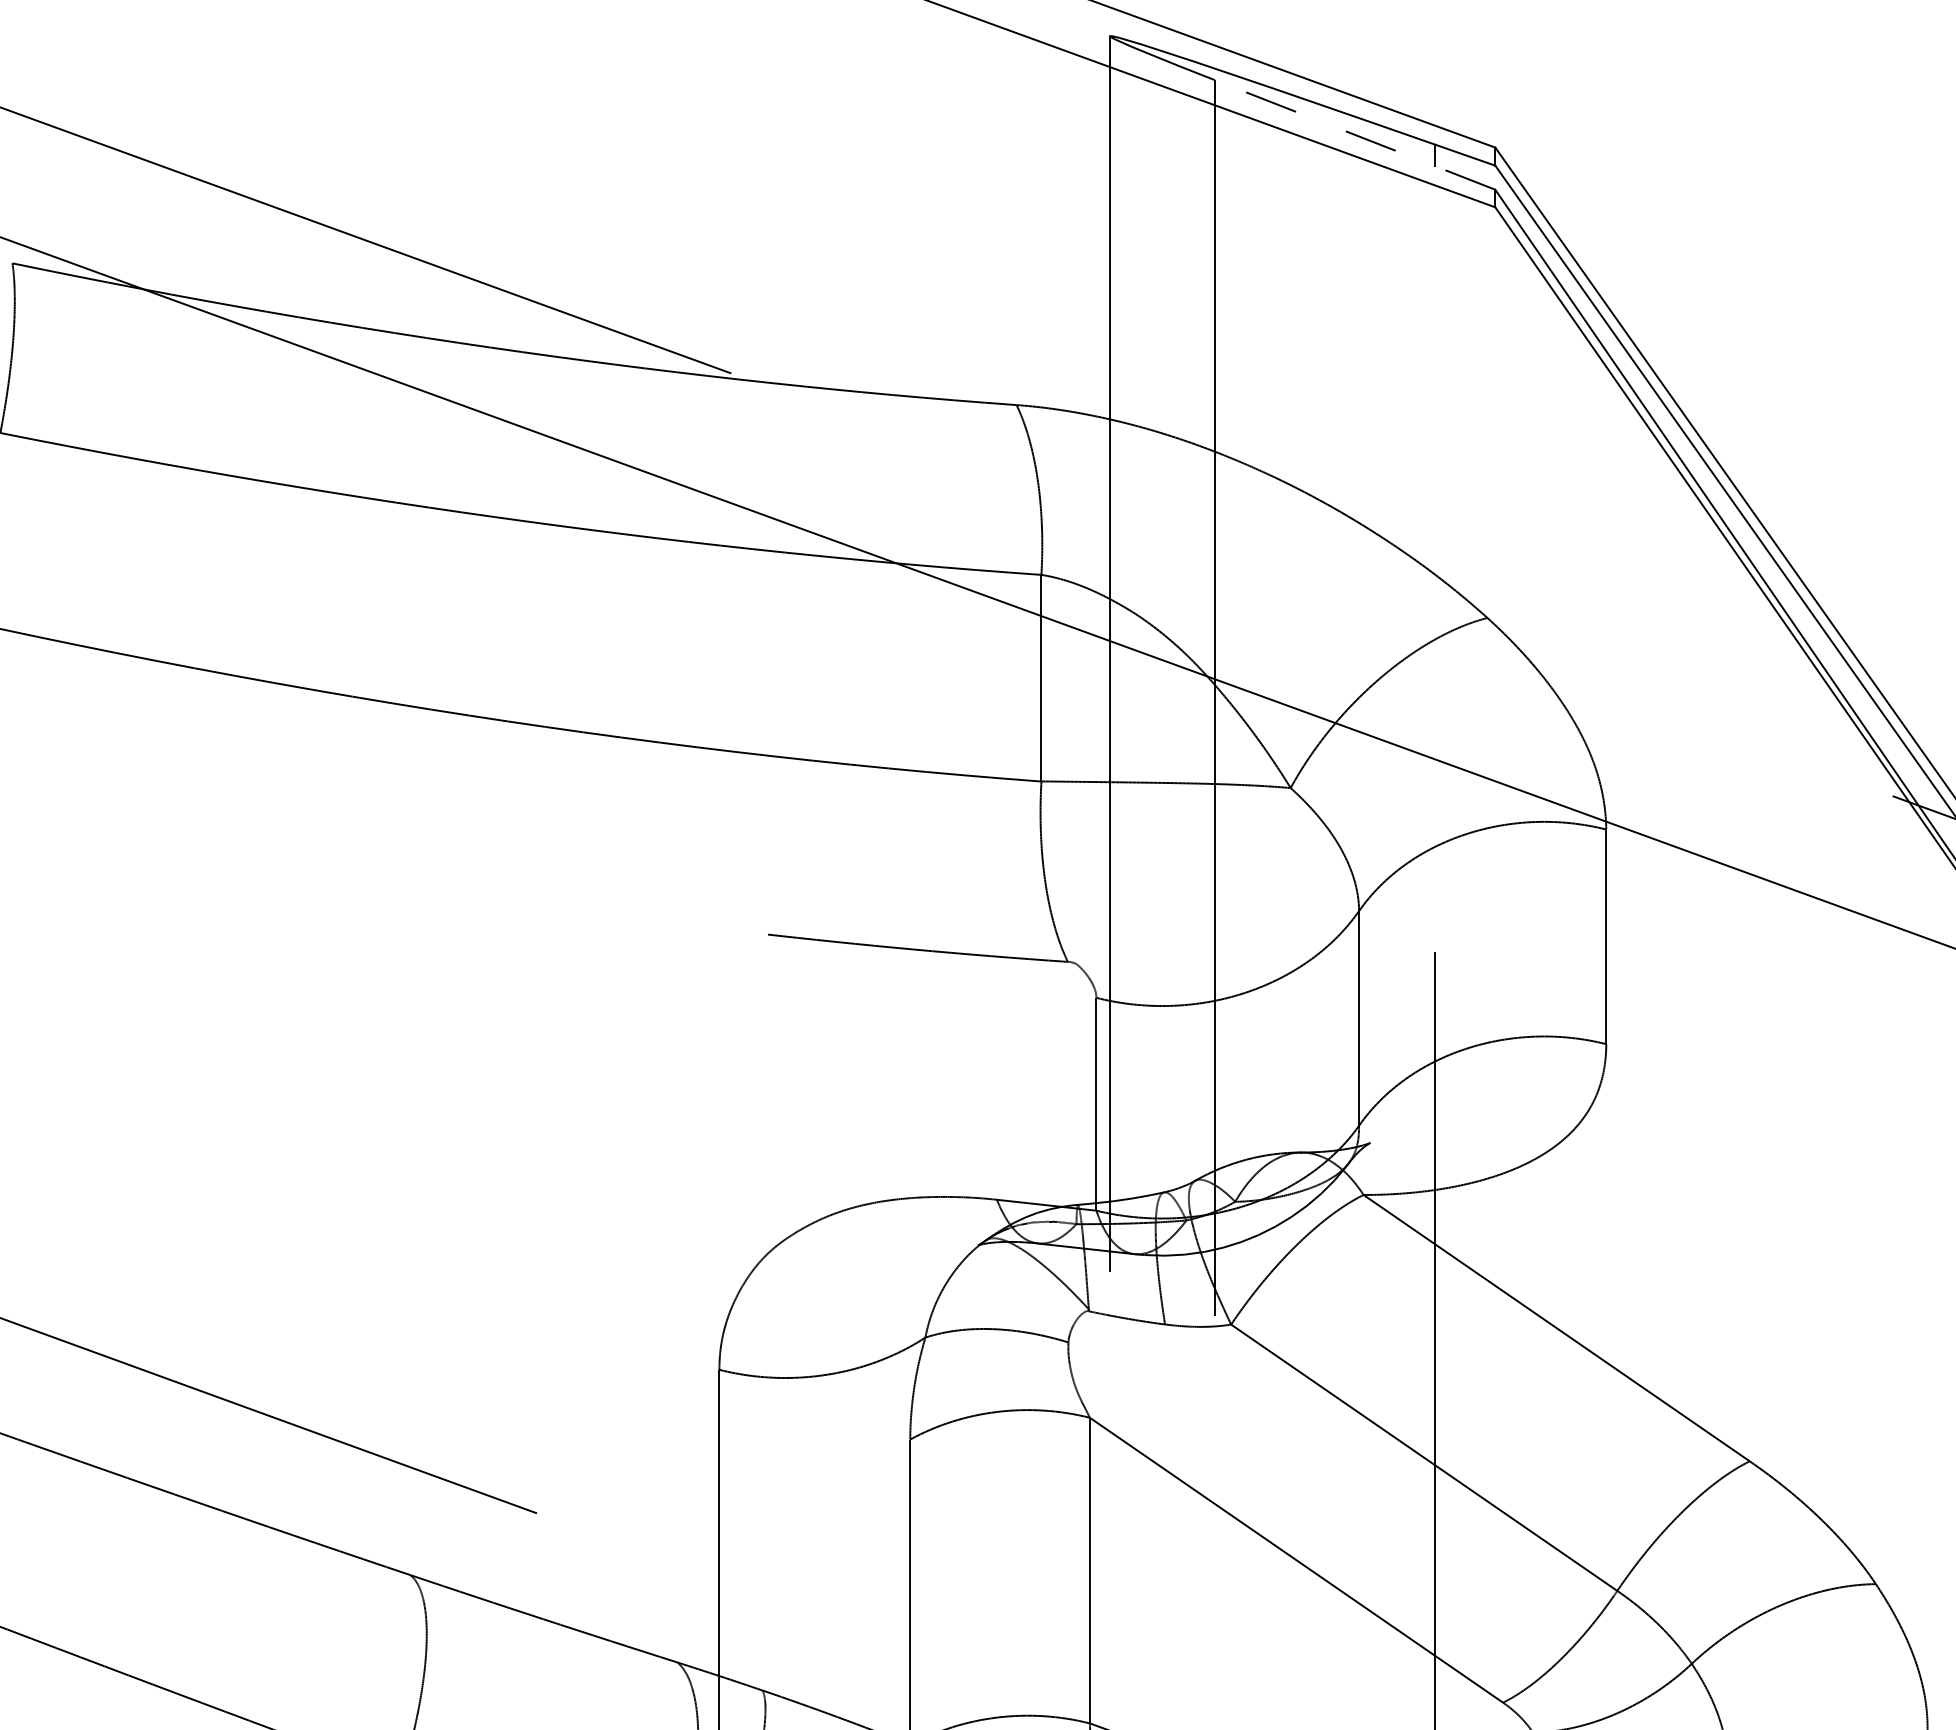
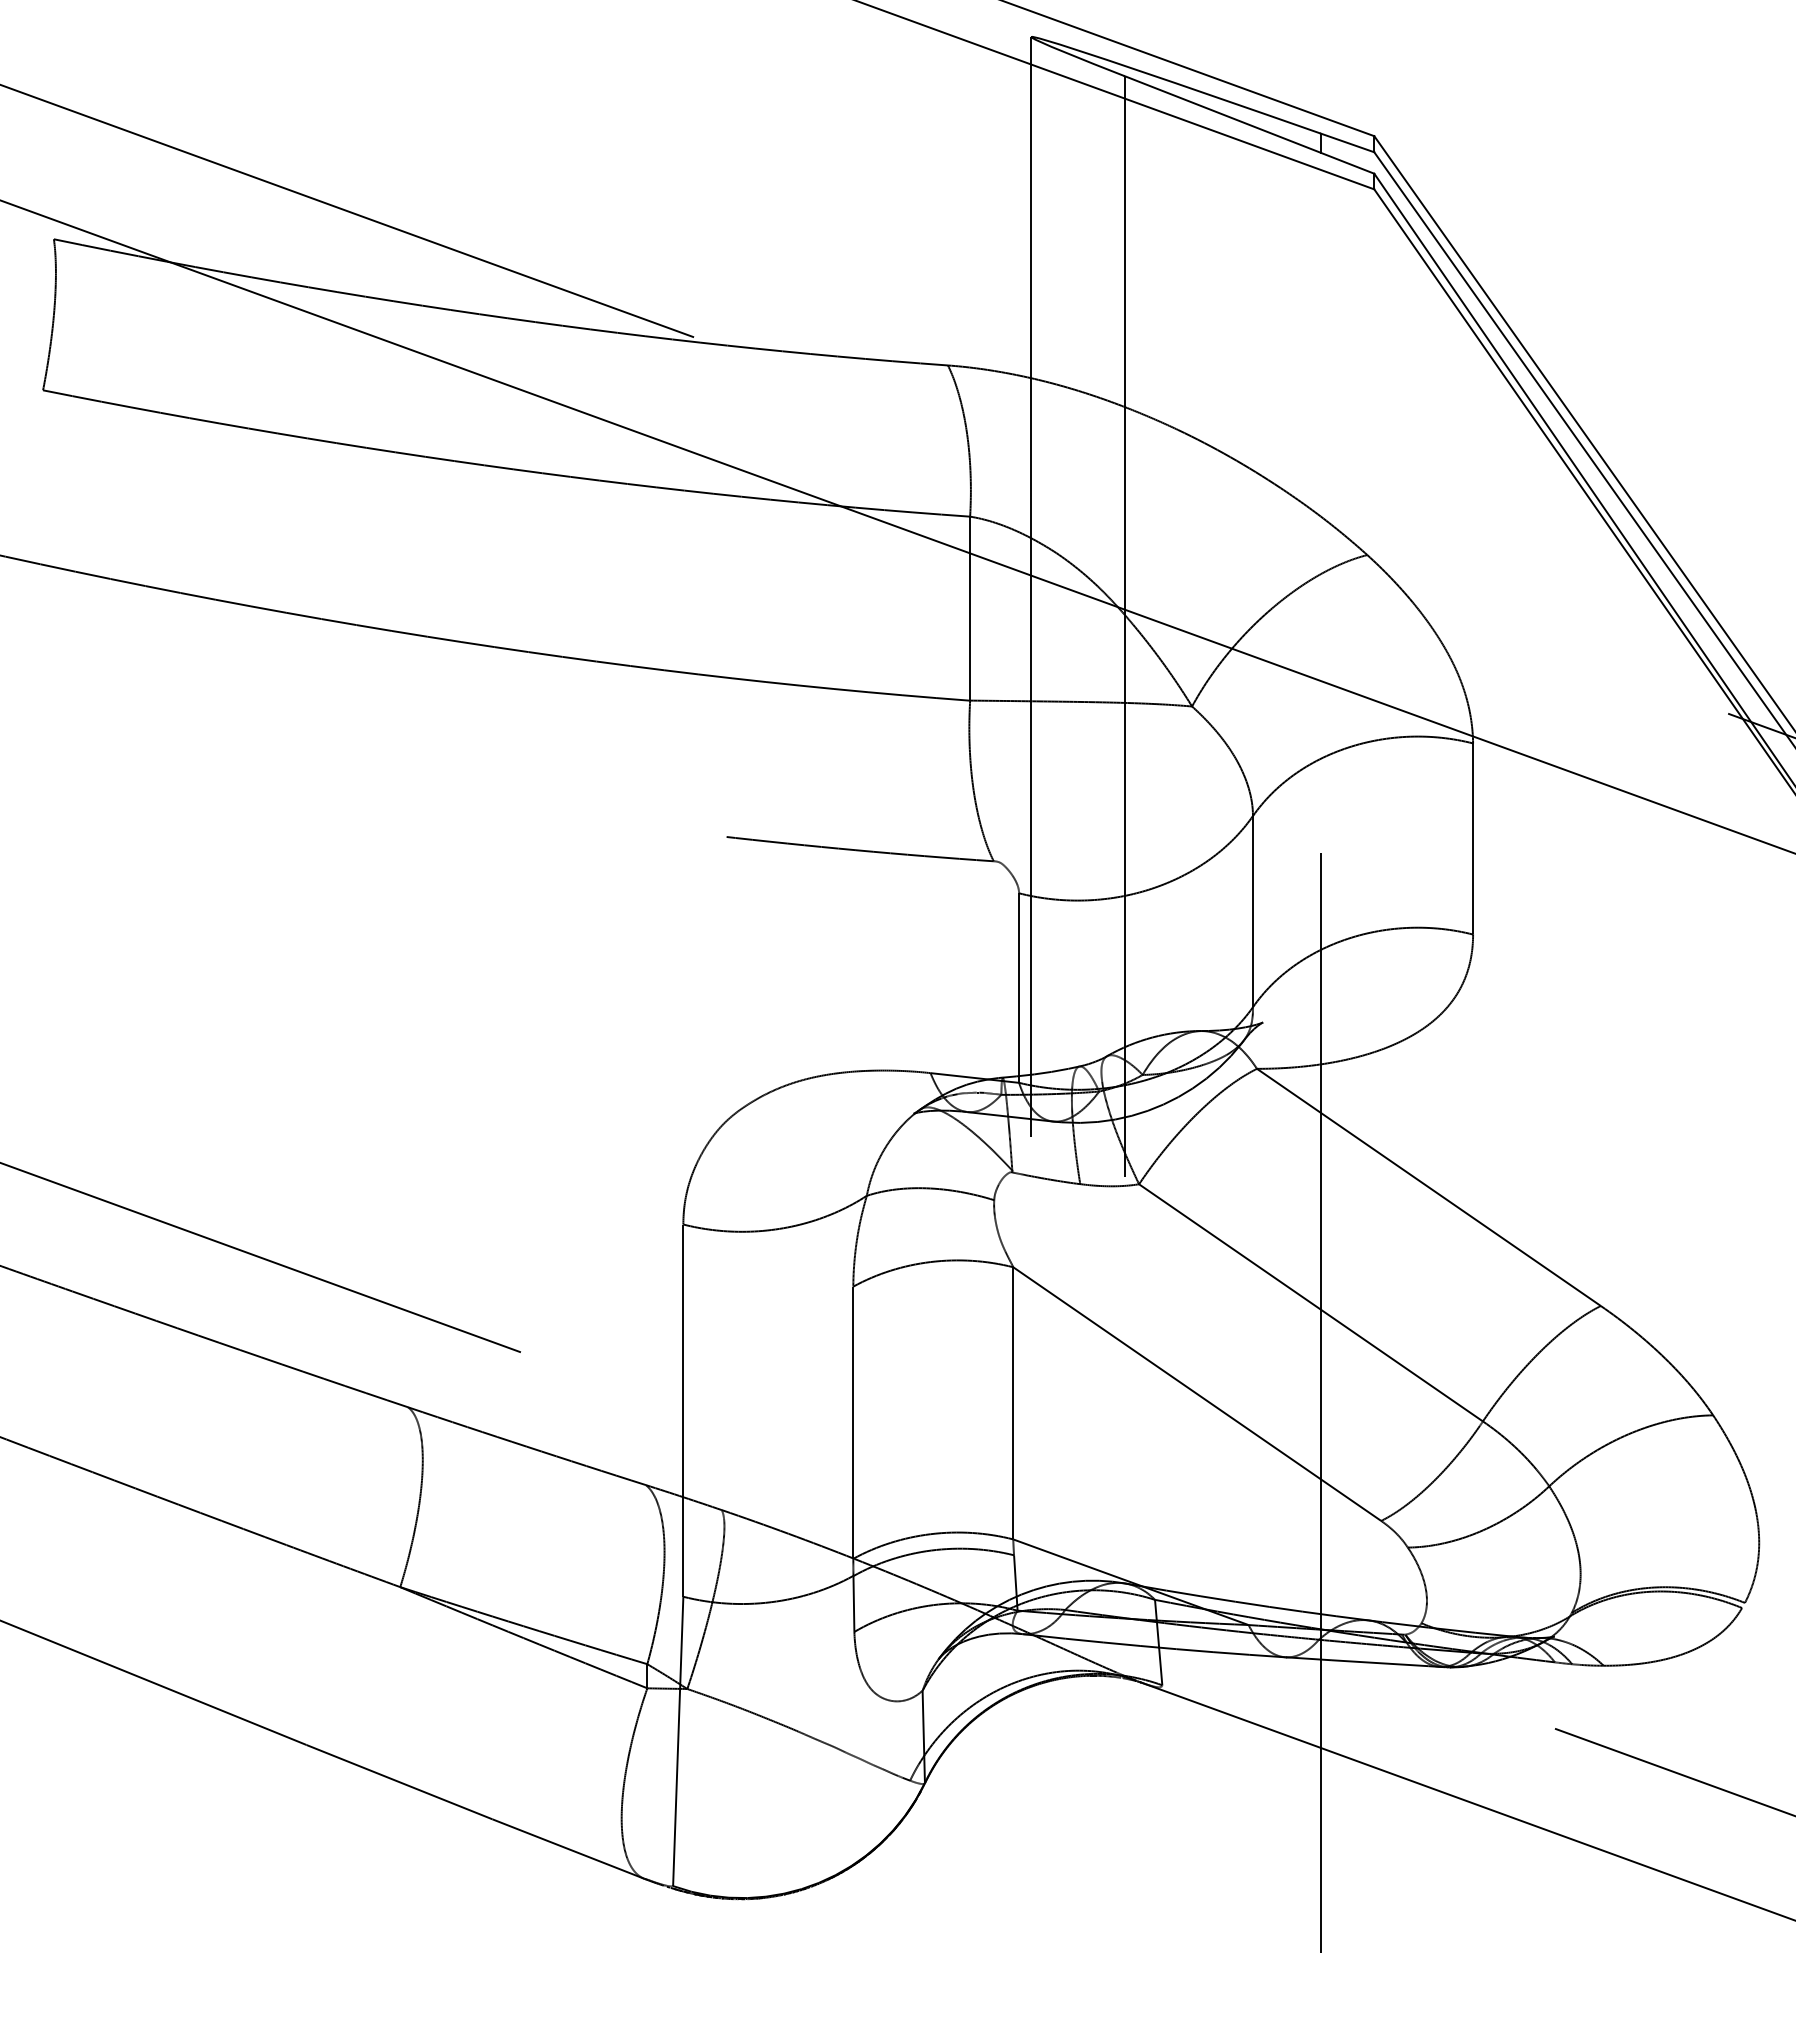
line: (1354, 134) -> (1248, 124), dashed -> solid

